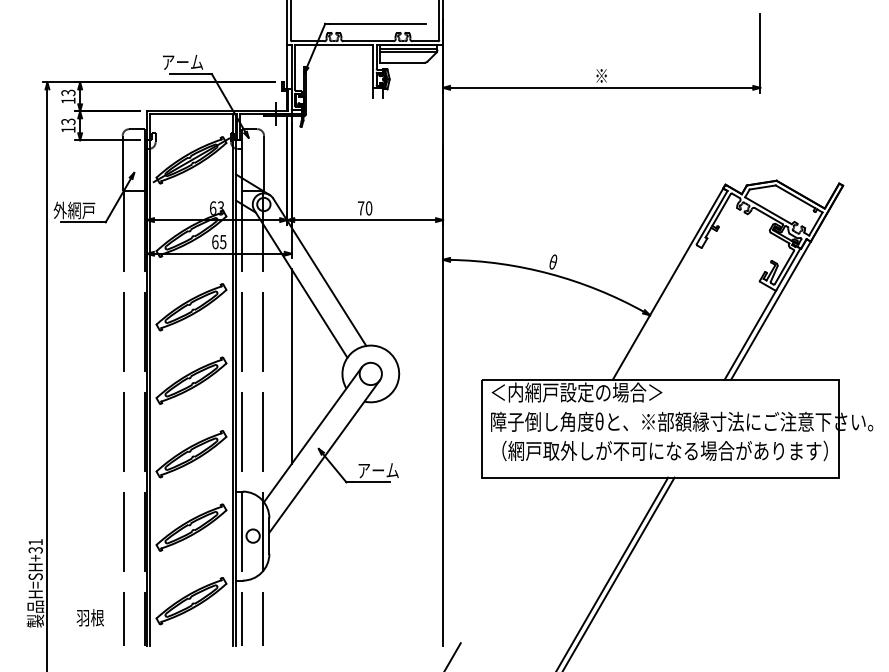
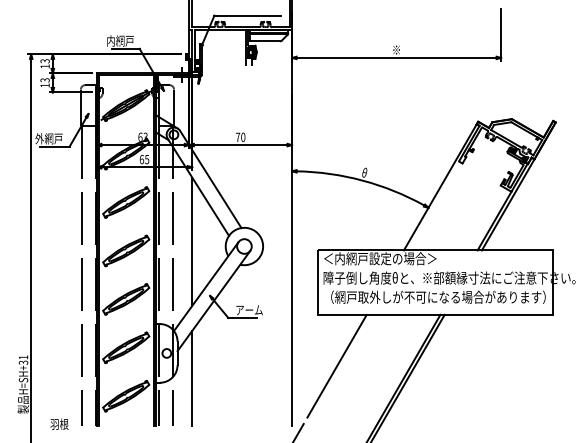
text: (182, 61) -> (120, 40), アーム -> 内網戸
line: (510, 554) -> (336, 365), added
line: (292, 572) -> (192, 377), added
text: (90, 616) -> (59, 423), moved

